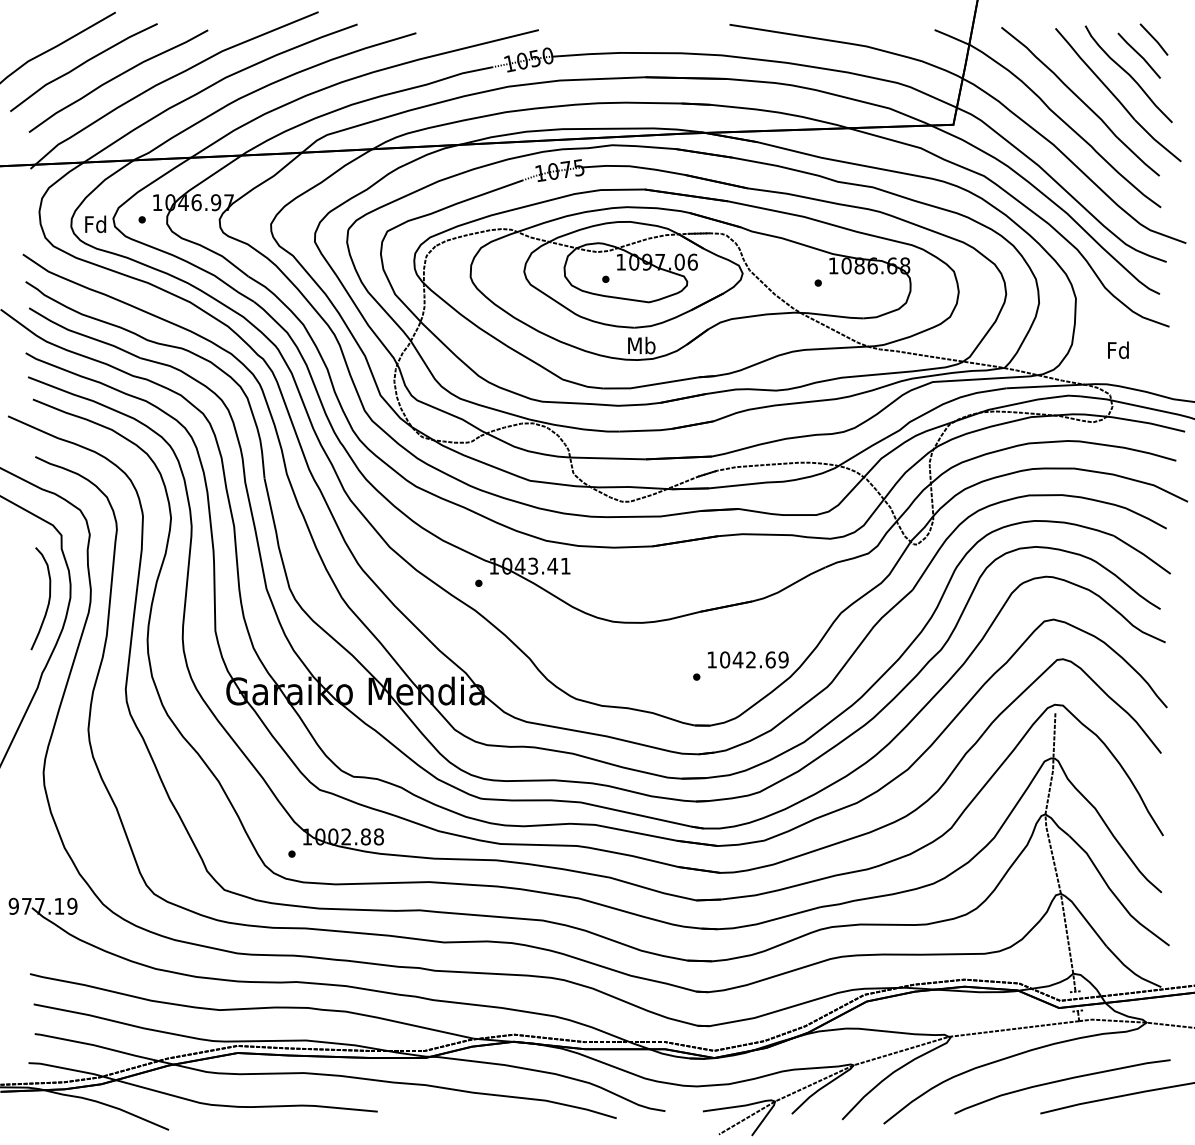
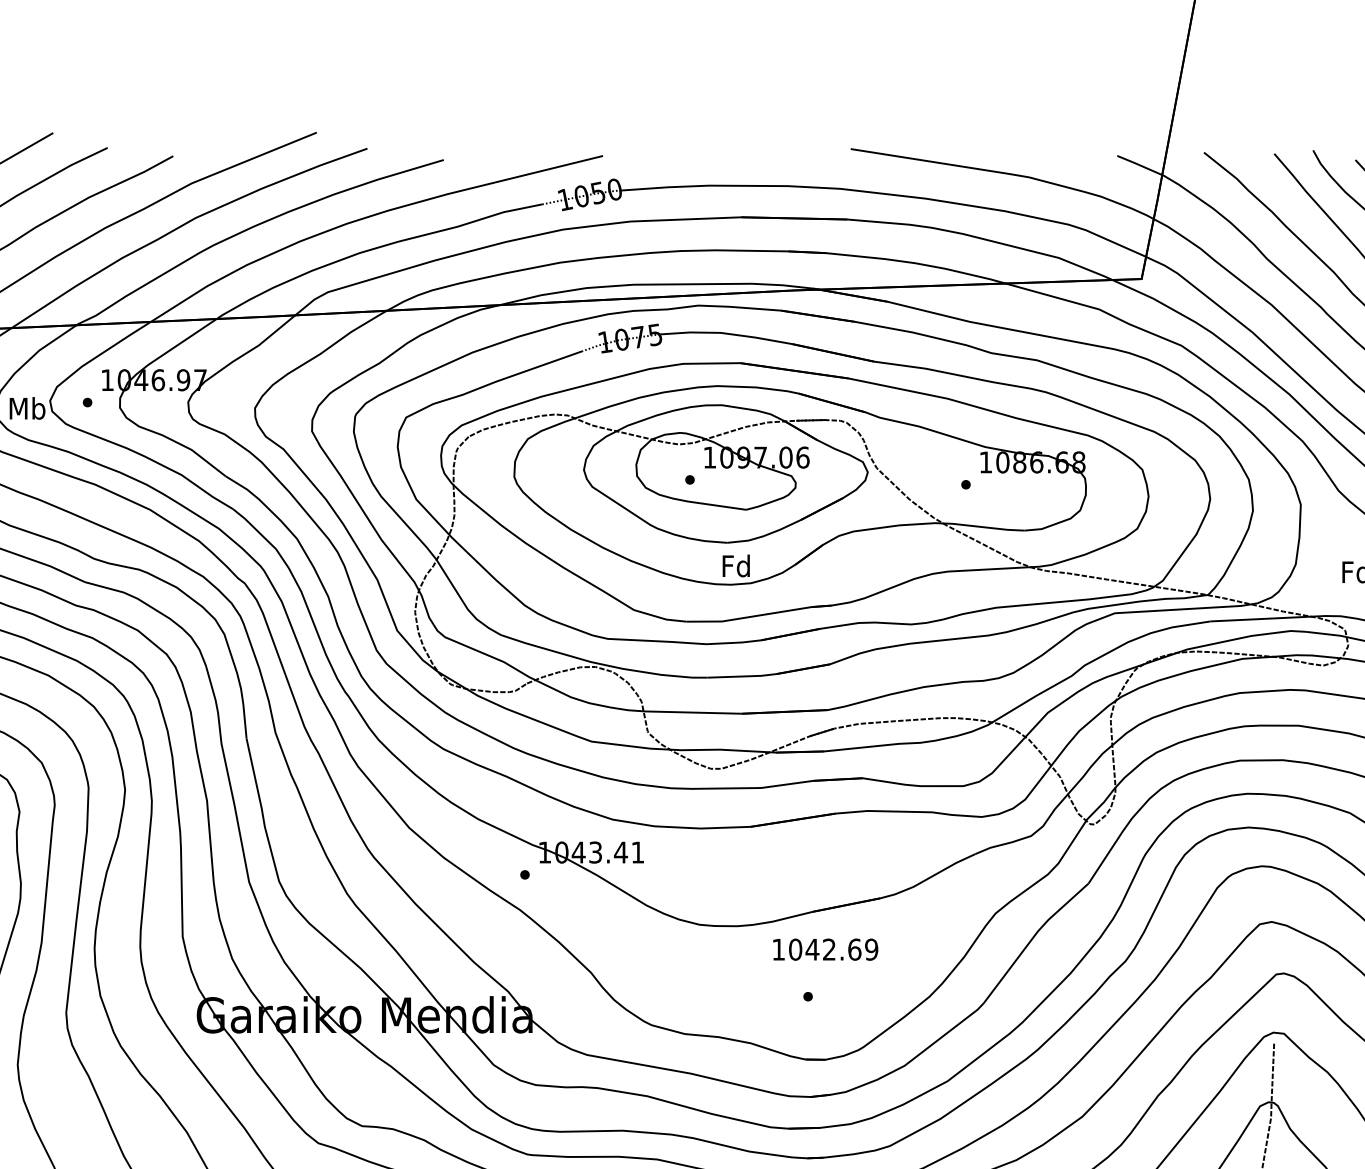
text: (95, 224) -> (26, 408), Fd -> Mb
text: (641, 345) -> (736, 565), Mb -> Fd
text: (748, 659) -> (825, 949), moved

